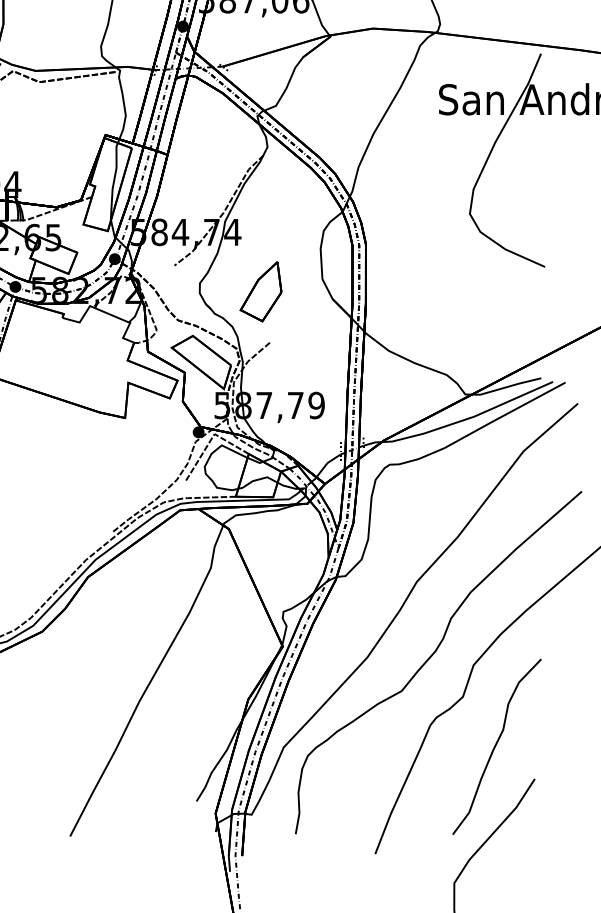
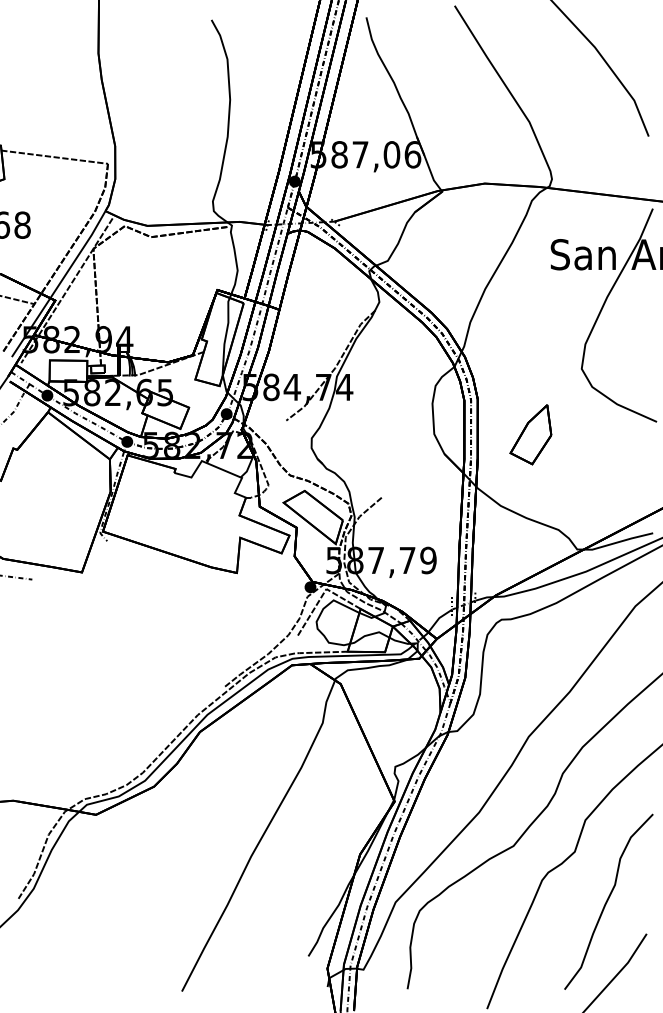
part: (260, 291) -> (530, 434), moved

